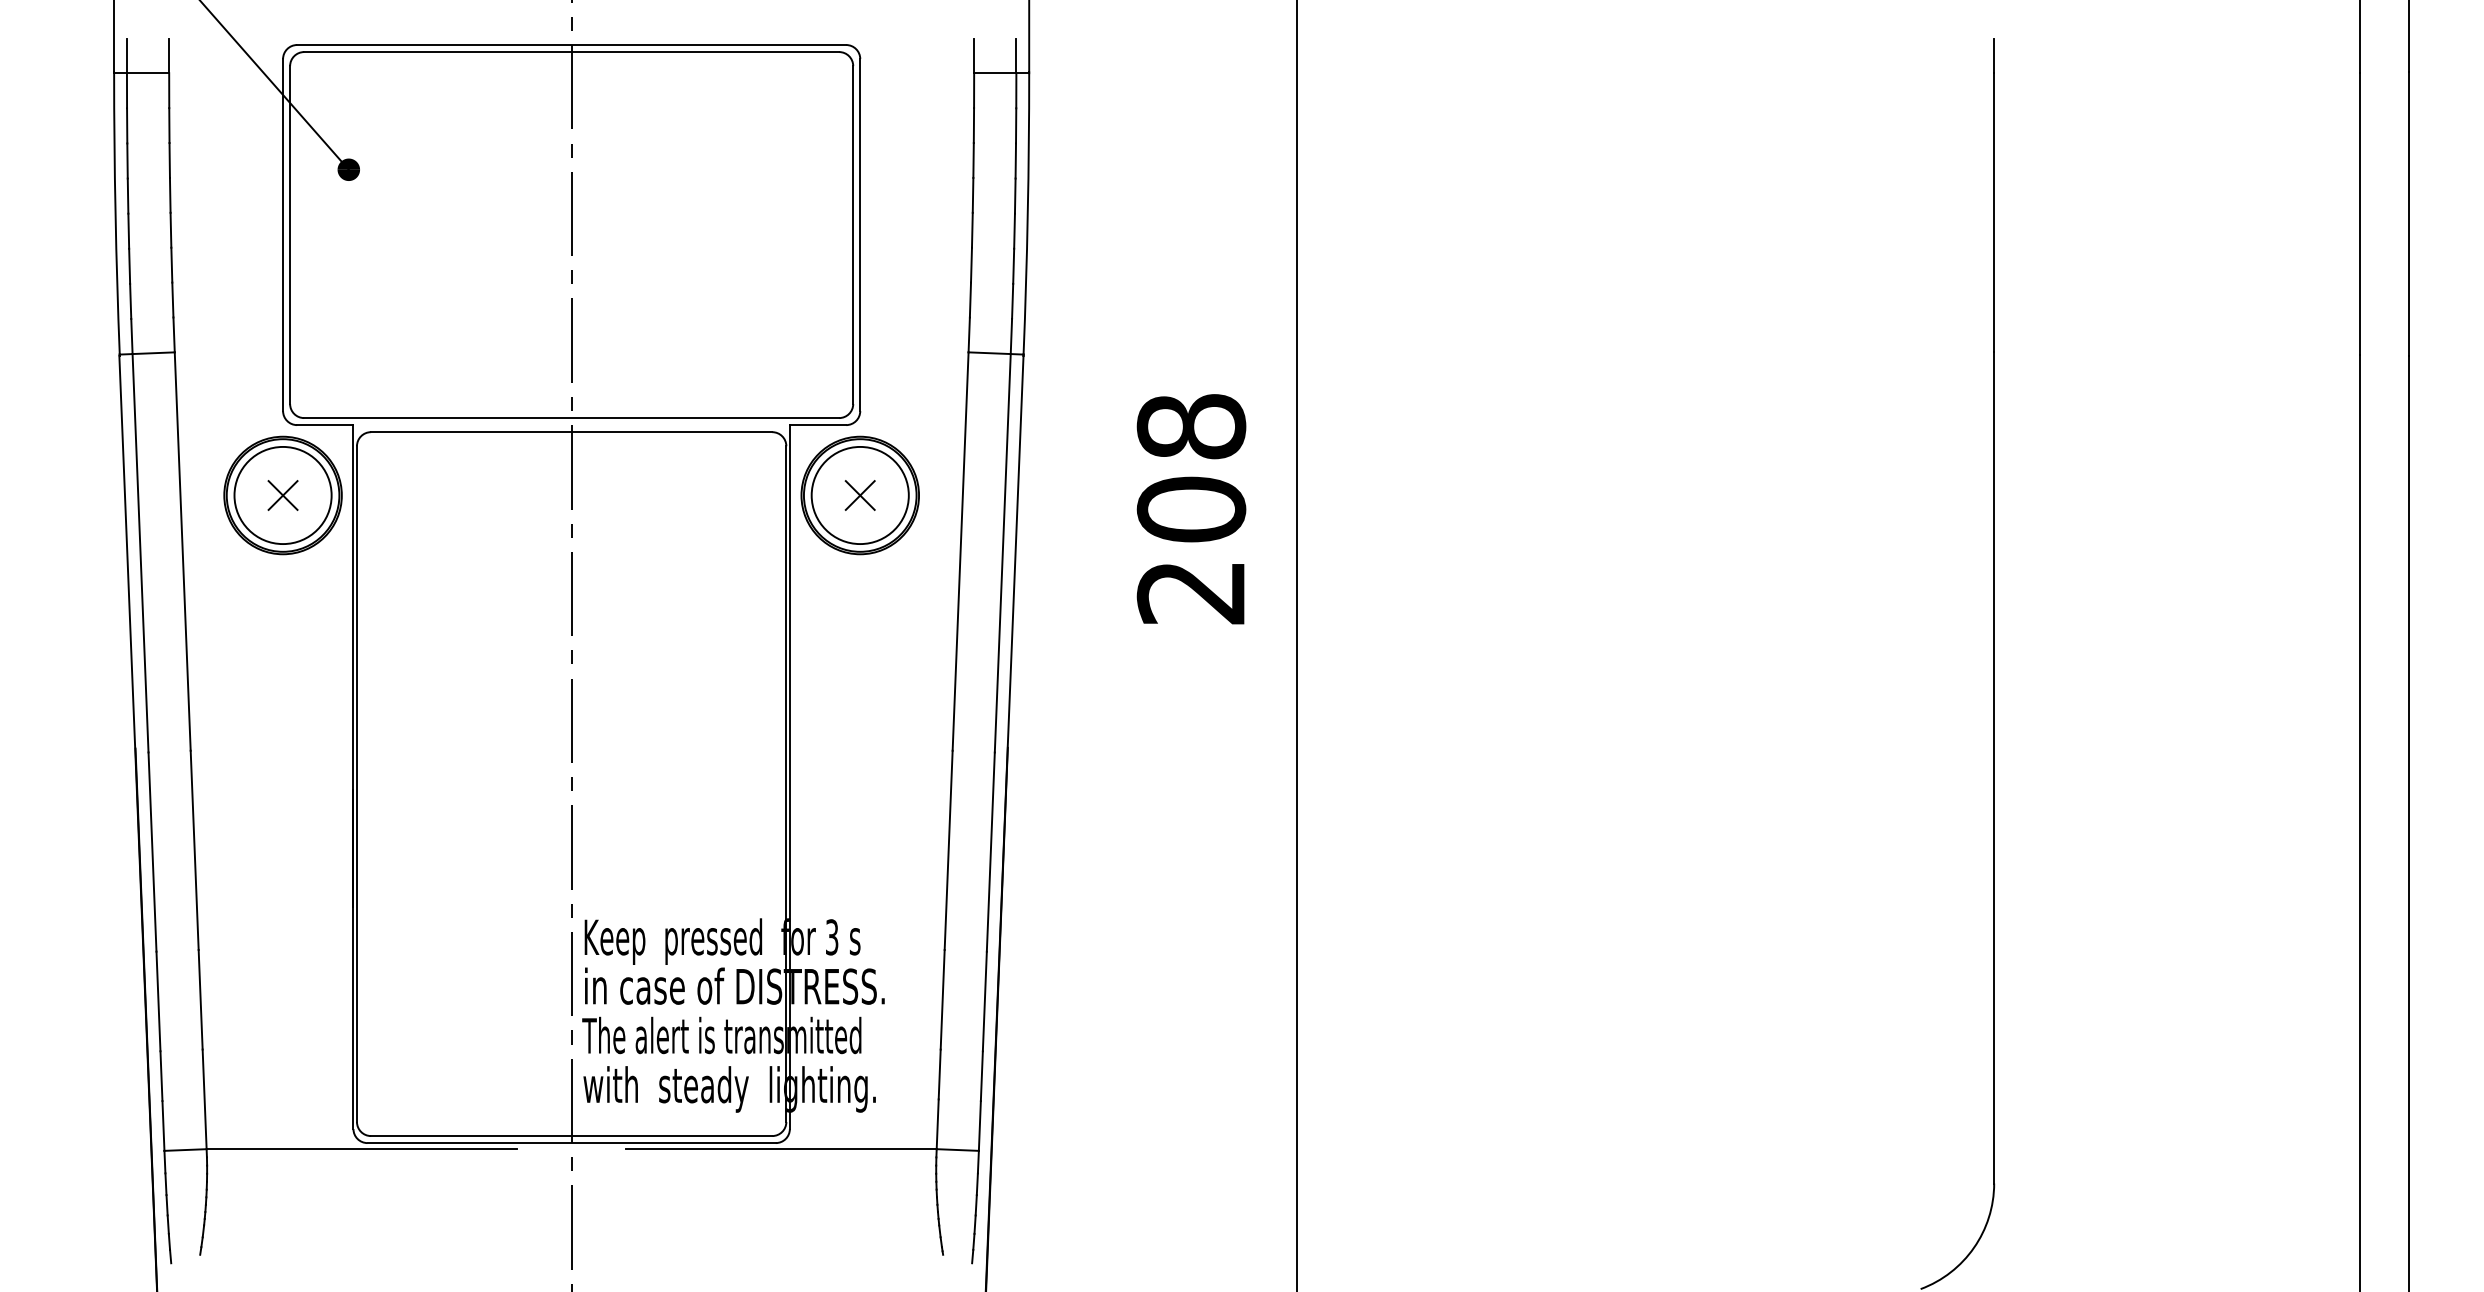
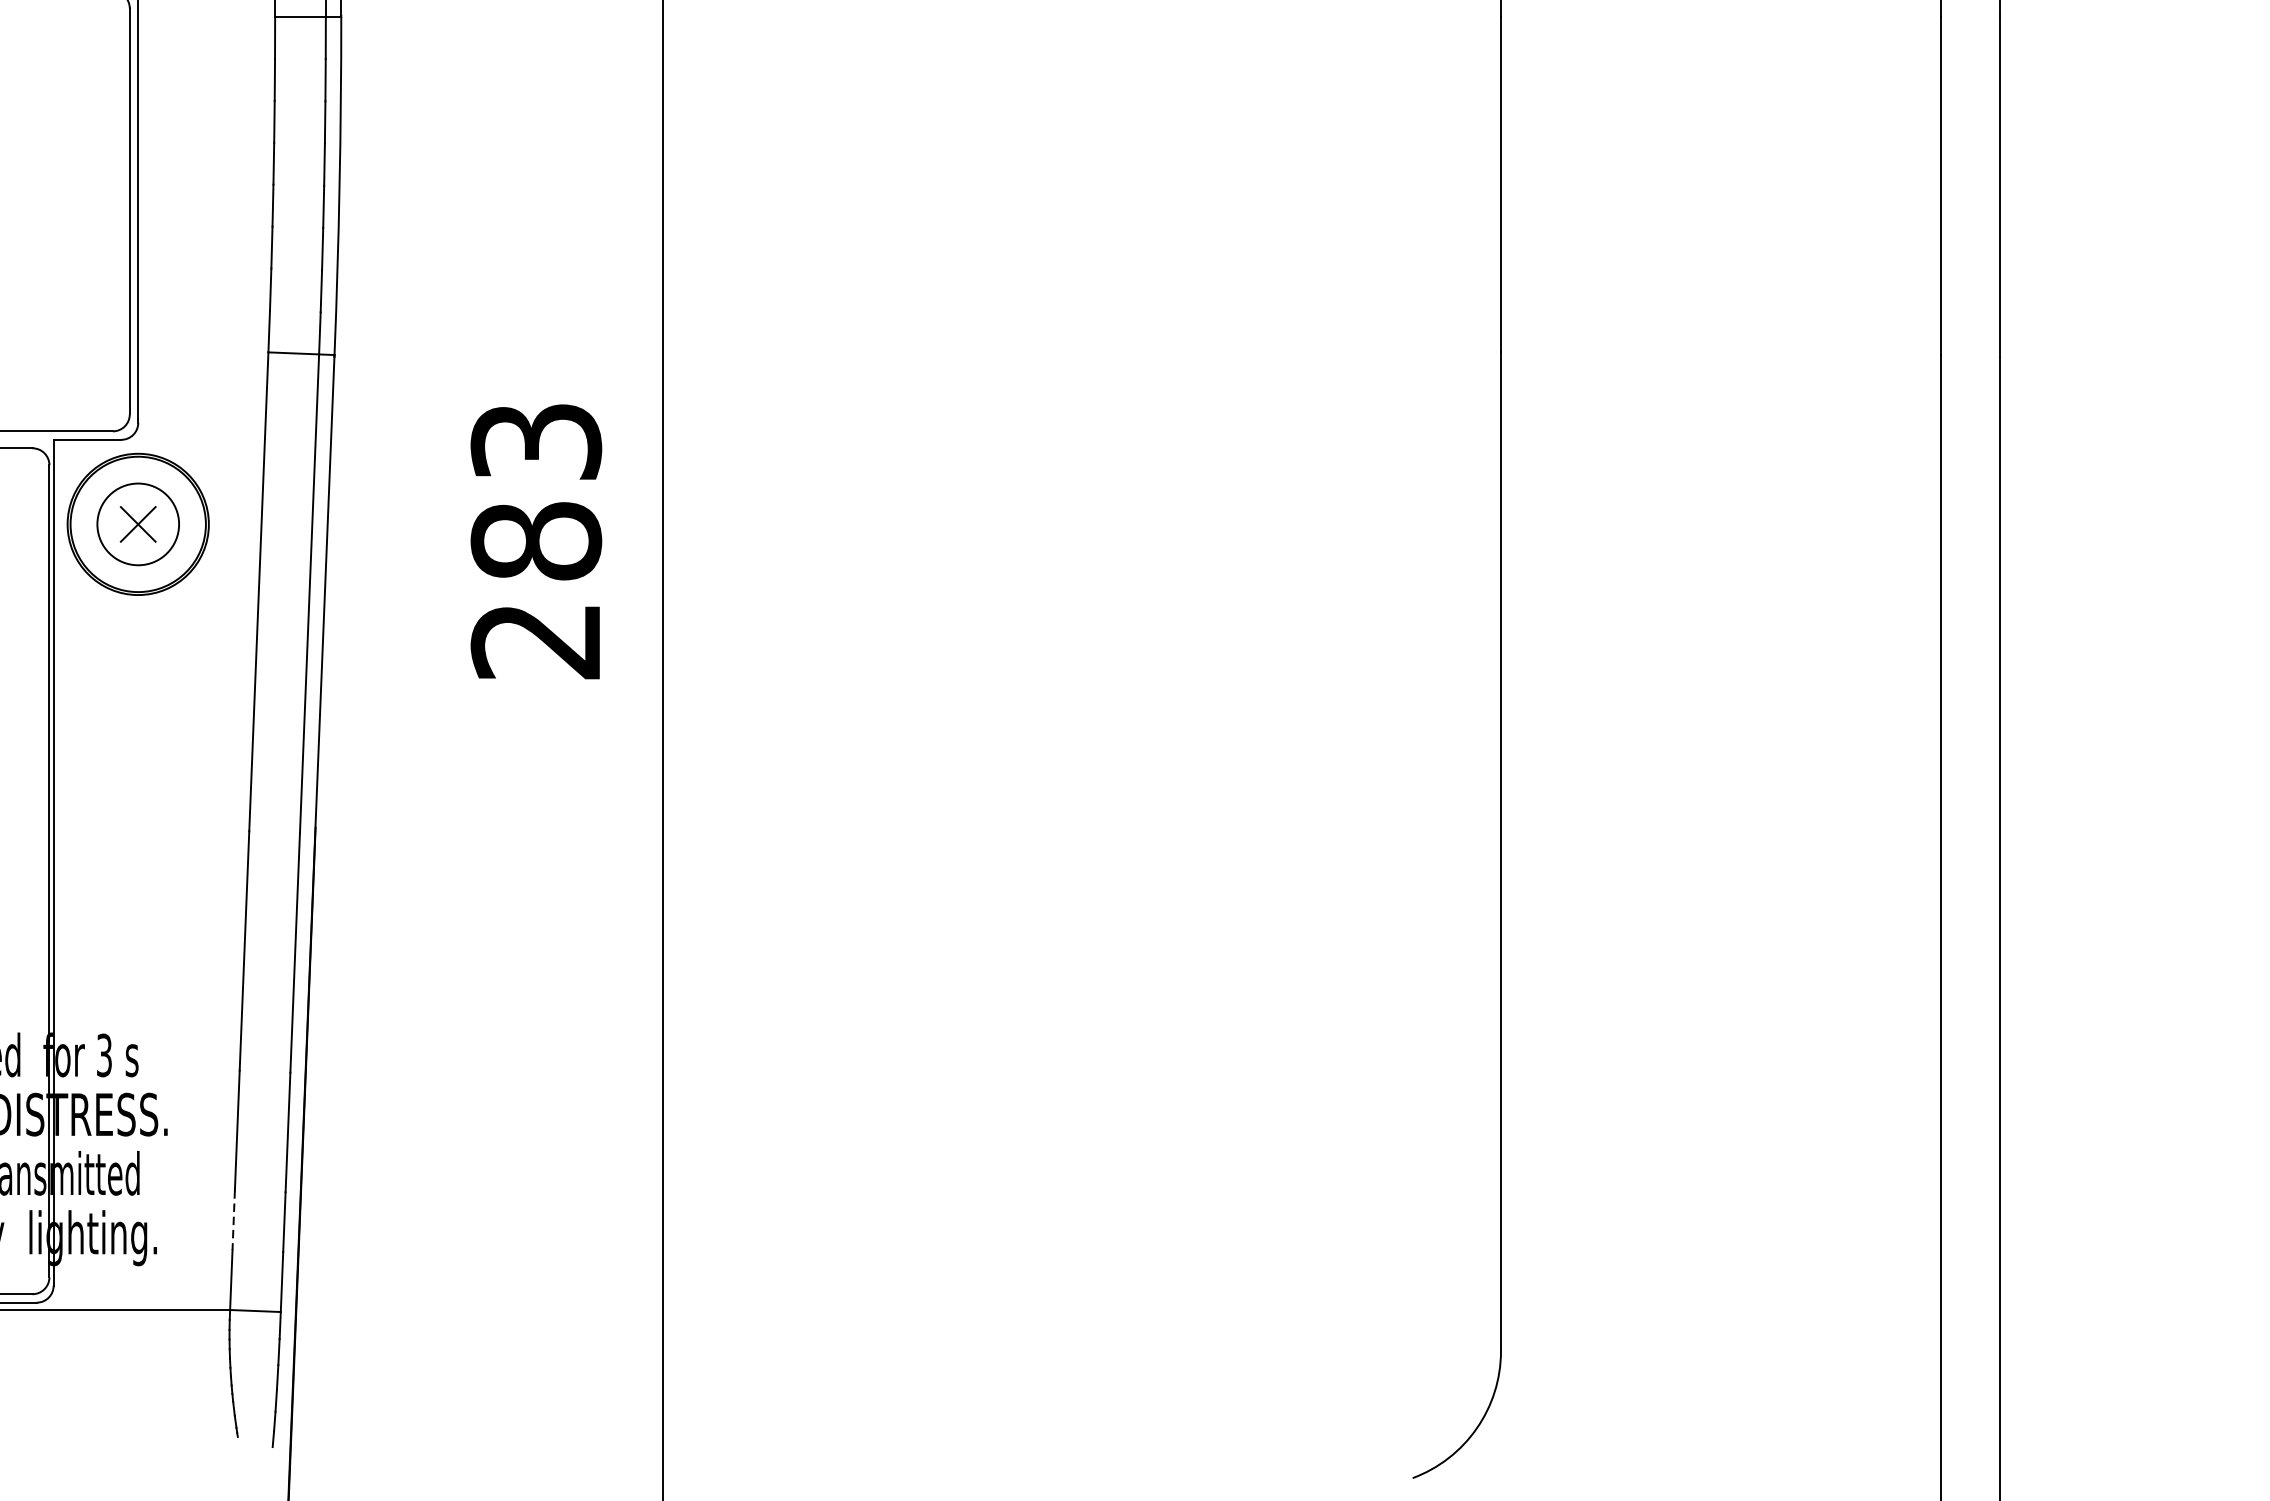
text: (1191, 468) -> (536, 491), 208 -> 283
circle: (859, 495) -> (137, 524), size x0.7
line: (939, 1074) -> (233, 1220), solid -> dashed

